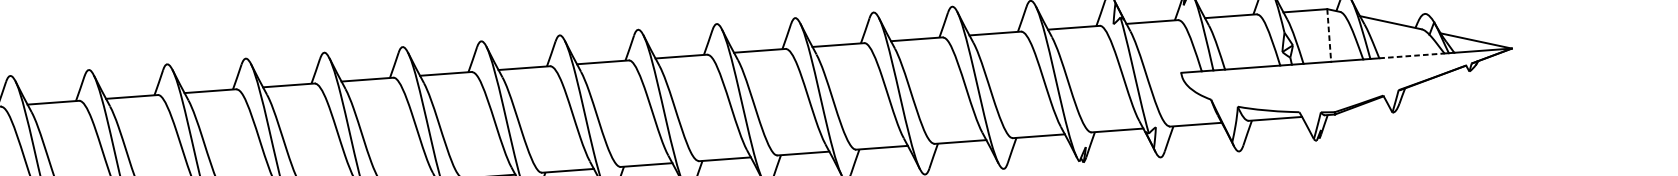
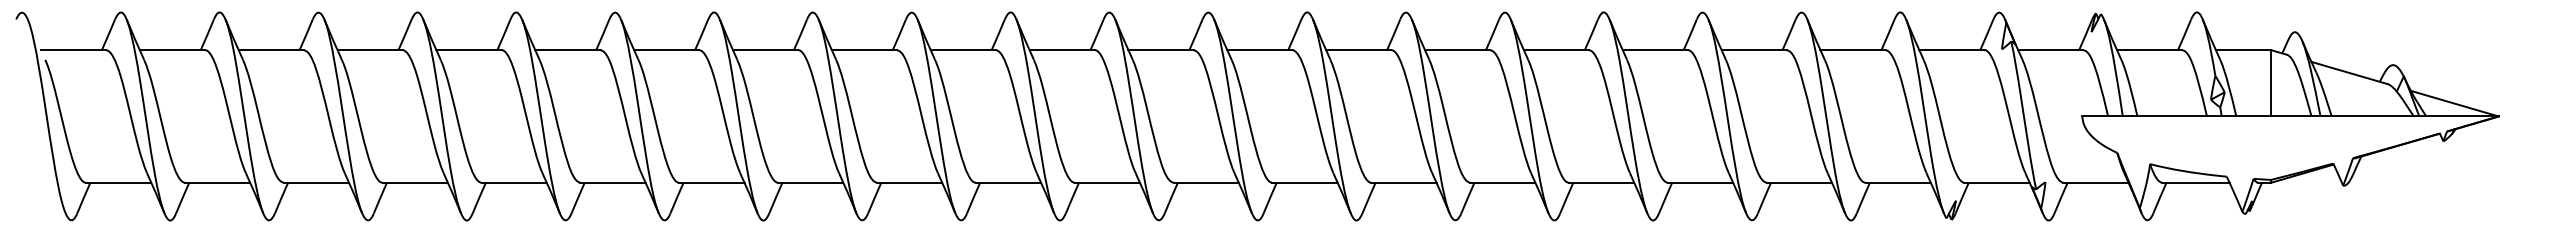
line: (1329, 35) -> (2271, 83), dashed -> solid
line: (1412, 55) -> (2373, 116), dashed -> solid

